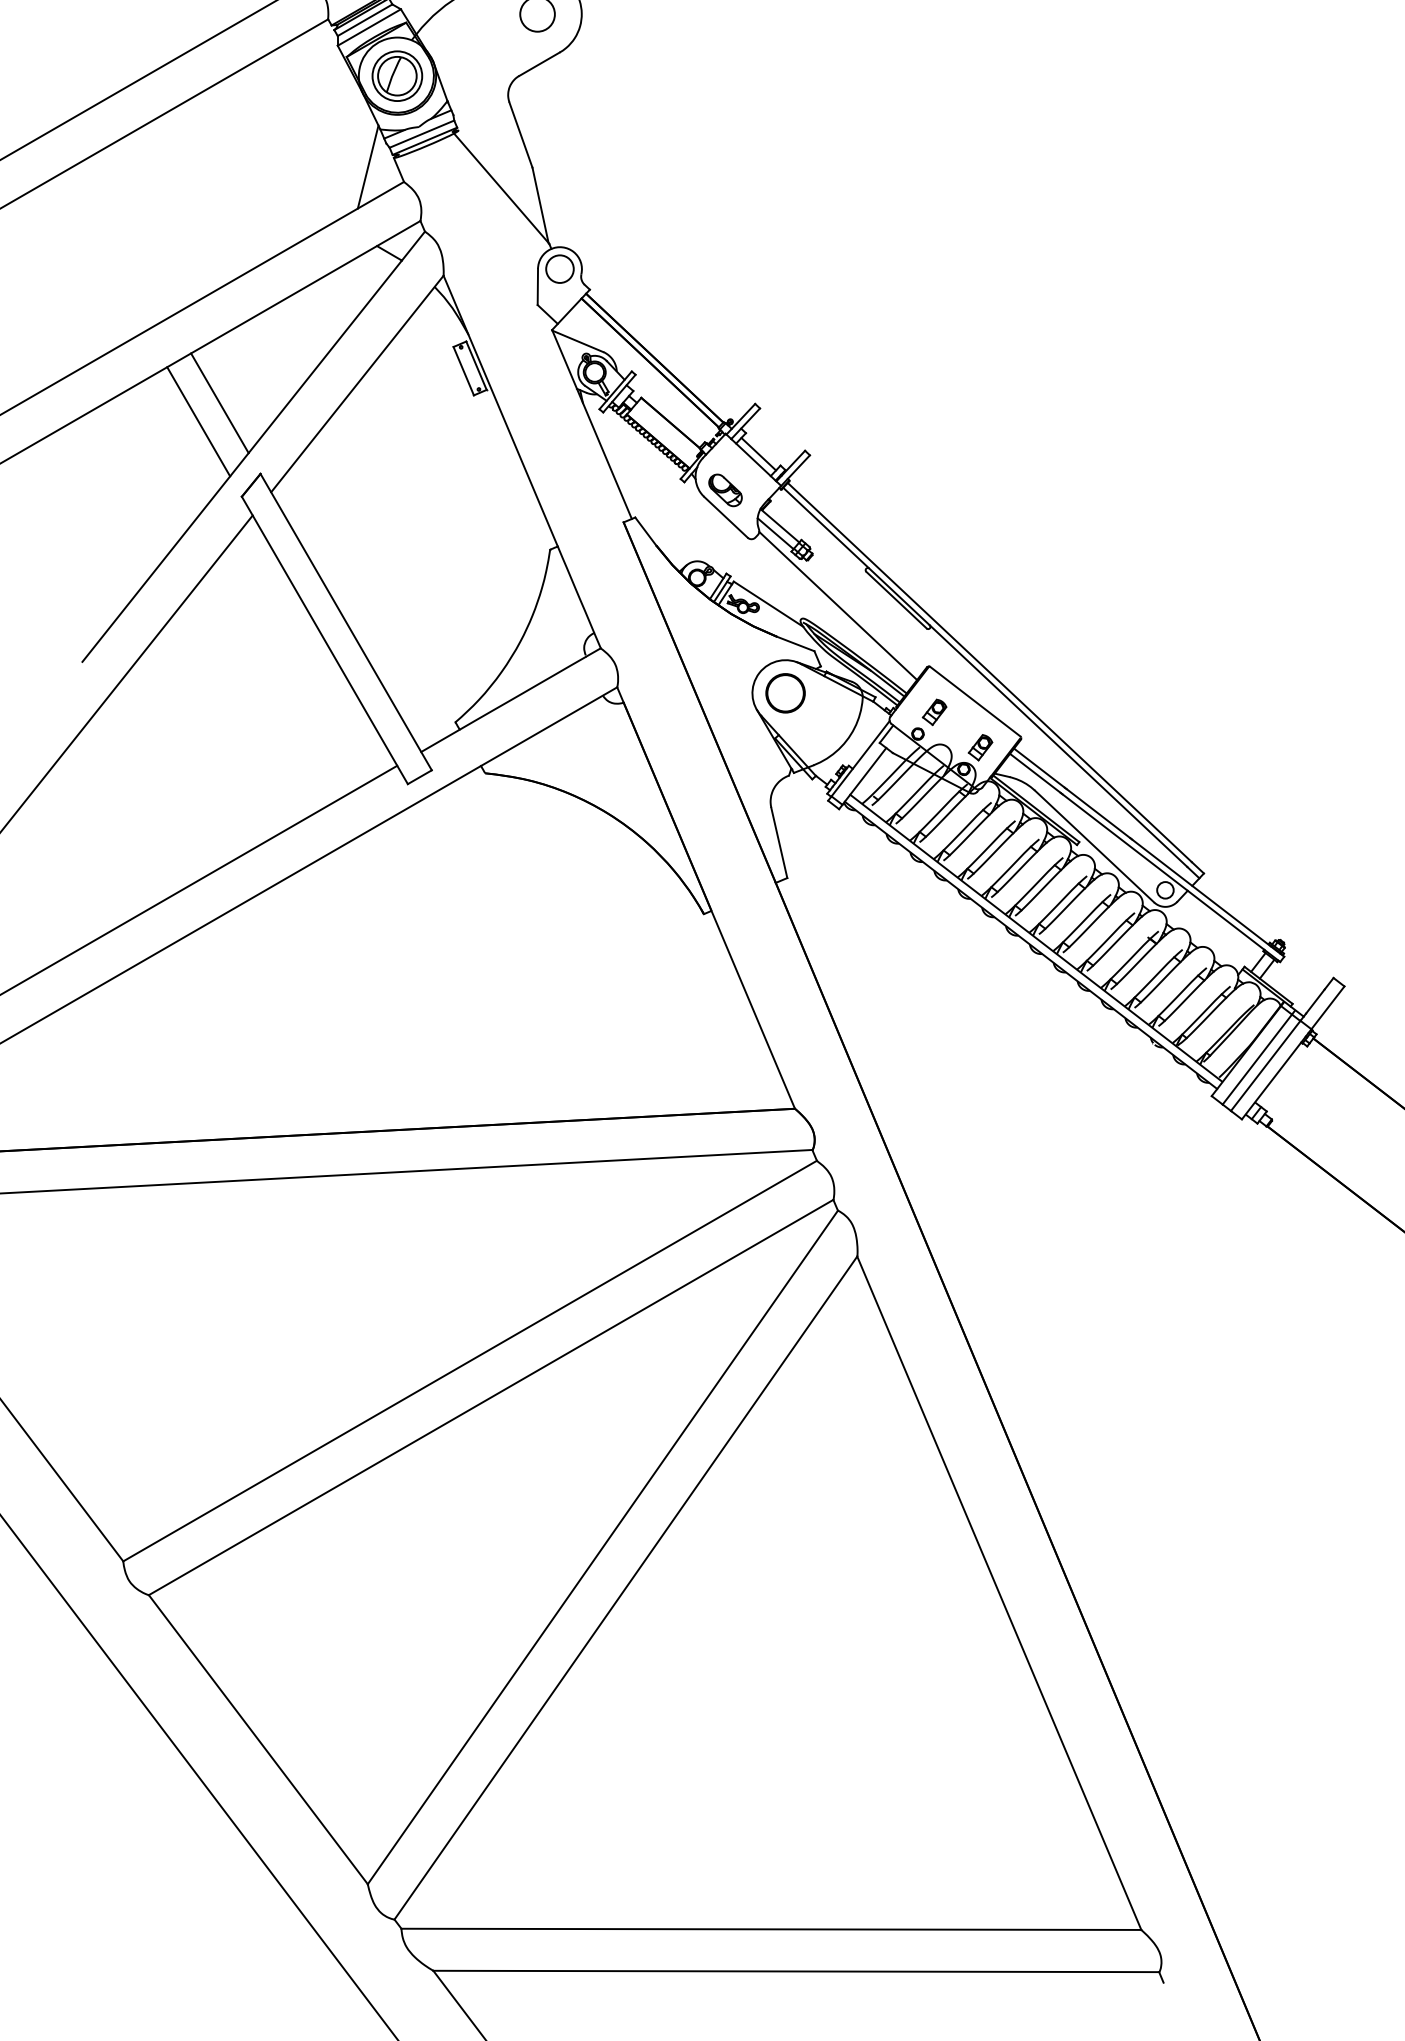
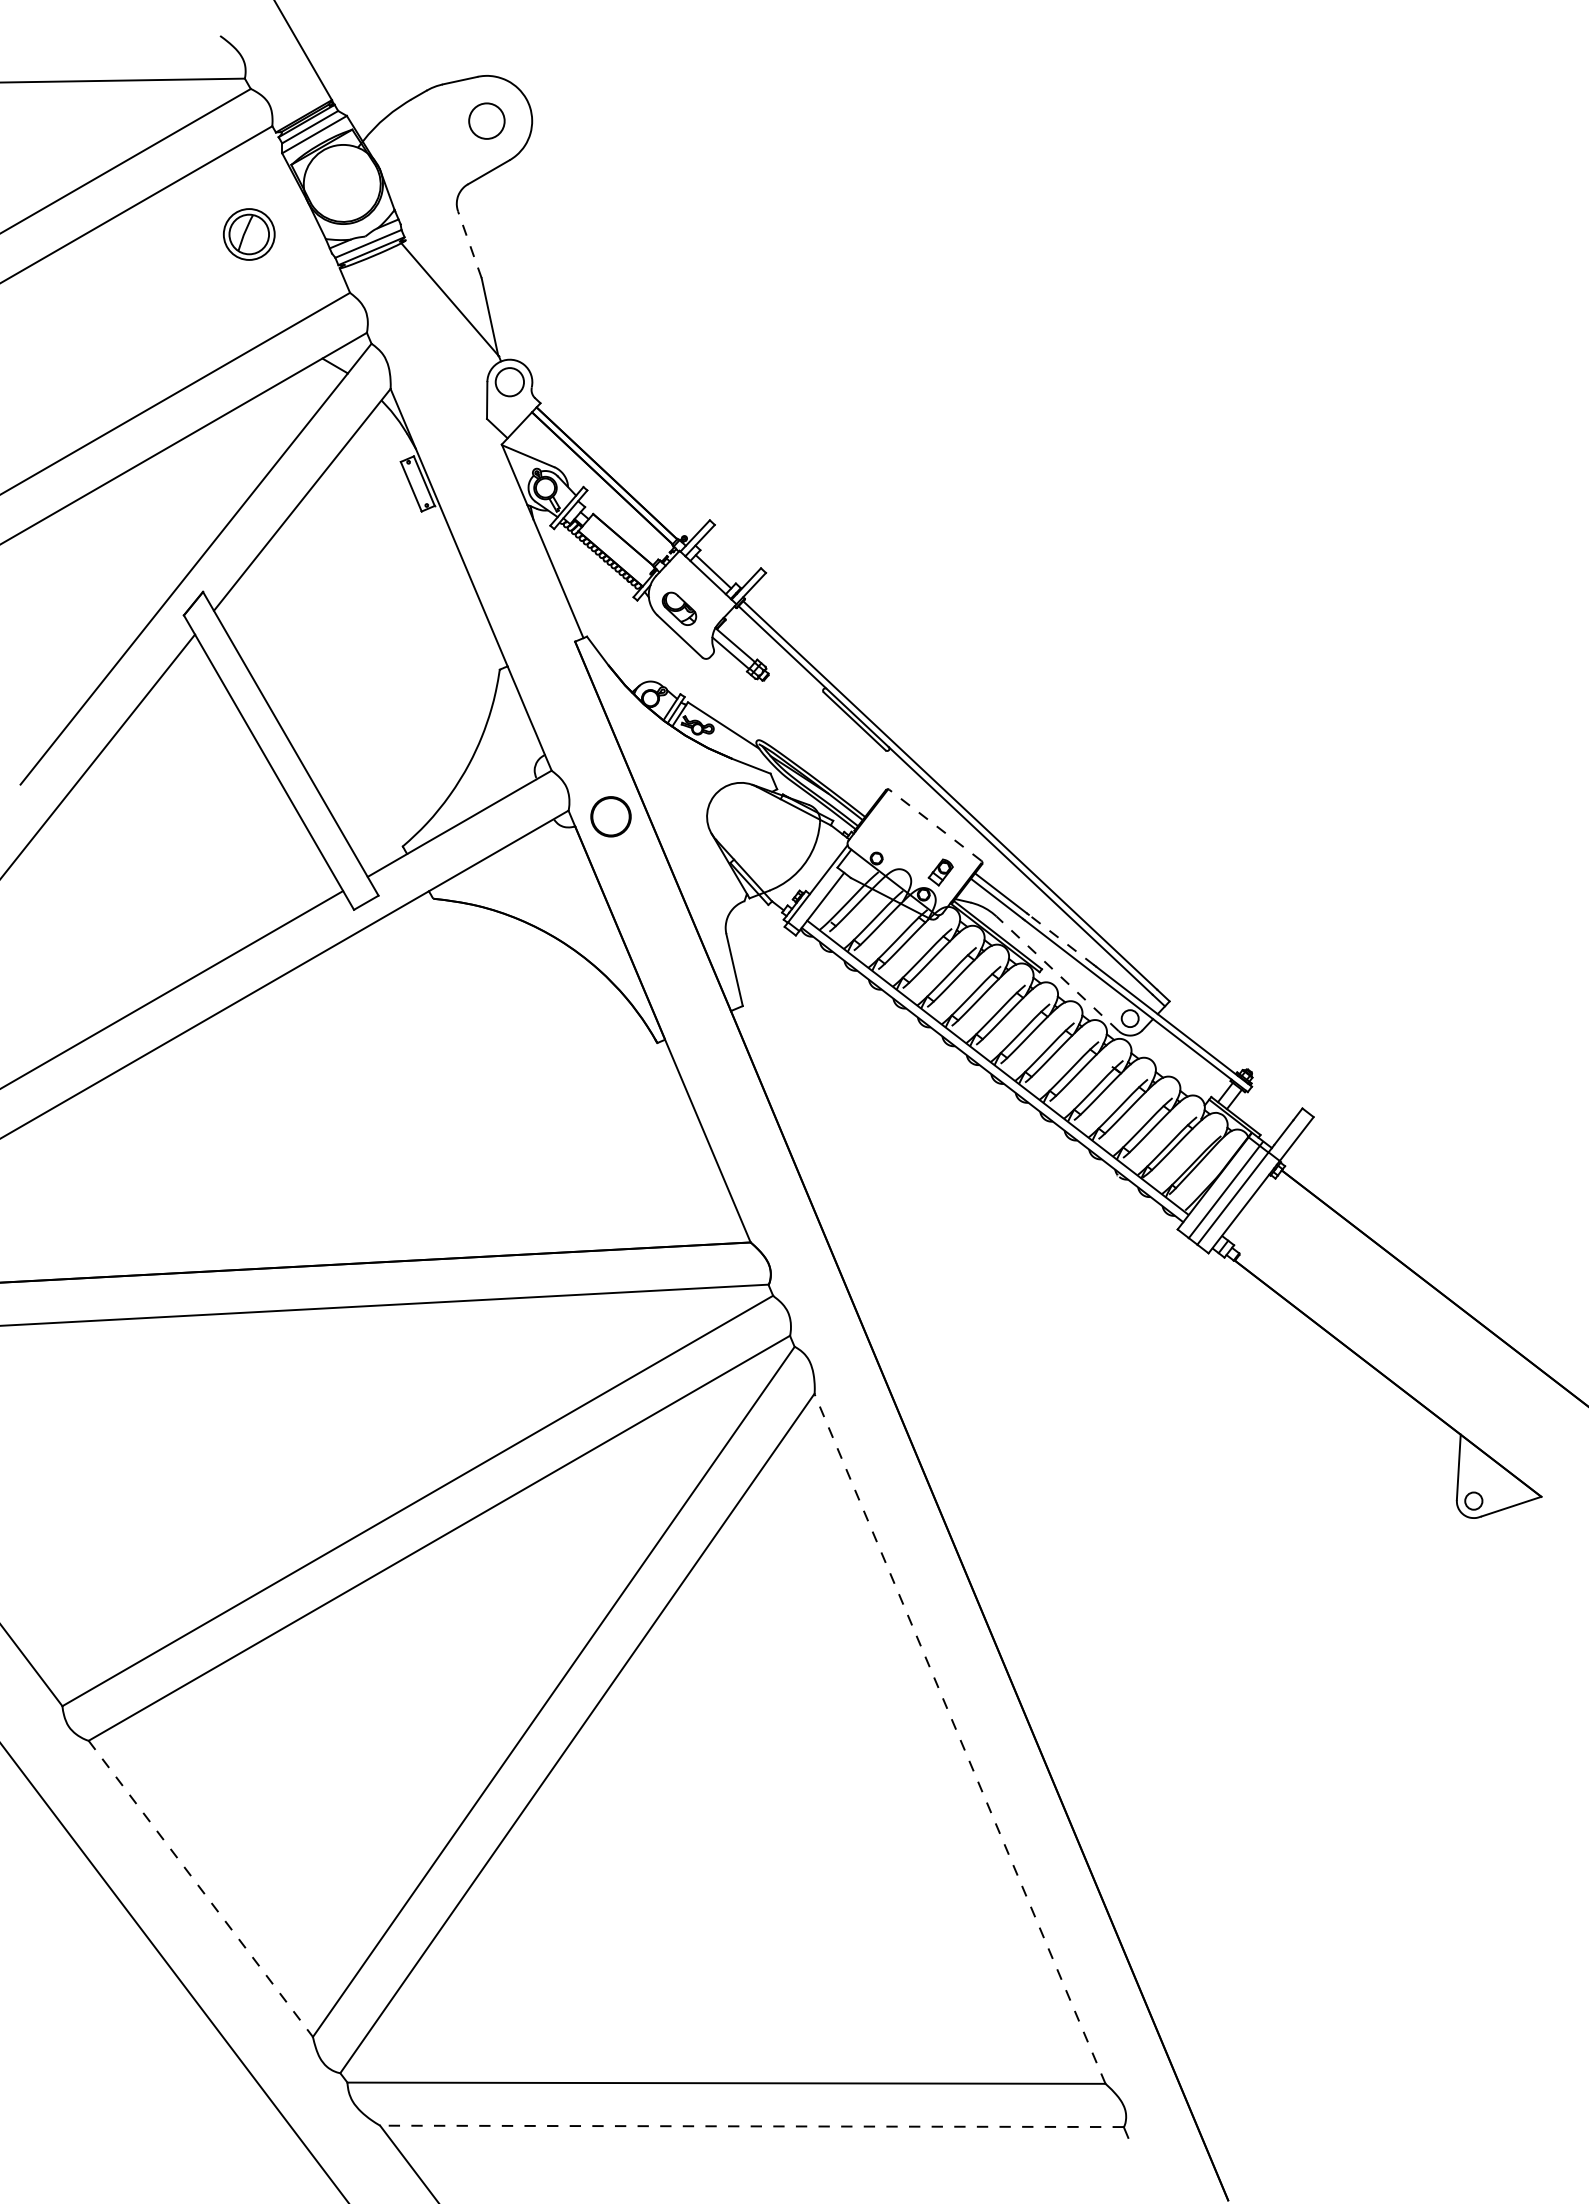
part: (396, 76) -> (248, 234), moved
line: (520, 134) -> (469, 244), solid -> dashed
line: (367, 166) -> (312, 277), removed
line: (218, 403) -> (160, 519), removed
line: (198, 421) -> (139, 538), removed
line: (837, 606) -> (794, 727), removed
circle: (785, 693) -> (610, 816), moved
line: (975, 701) -> (935, 825), solid -> dashed
part: (934, 712) -> (893, 836), removed
line: (1098, 813) -> (1061, 939), solid -> dashed
line: (1094, 846) -> (1057, 973), solid -> dashed
line: (999, 1592) -> (960, 1738), solid -> dashed
line: (258, 1739) -> (200, 1888), solid -> dashed
line: (796, 1971) -> (752, 2126), solid -> dashed

